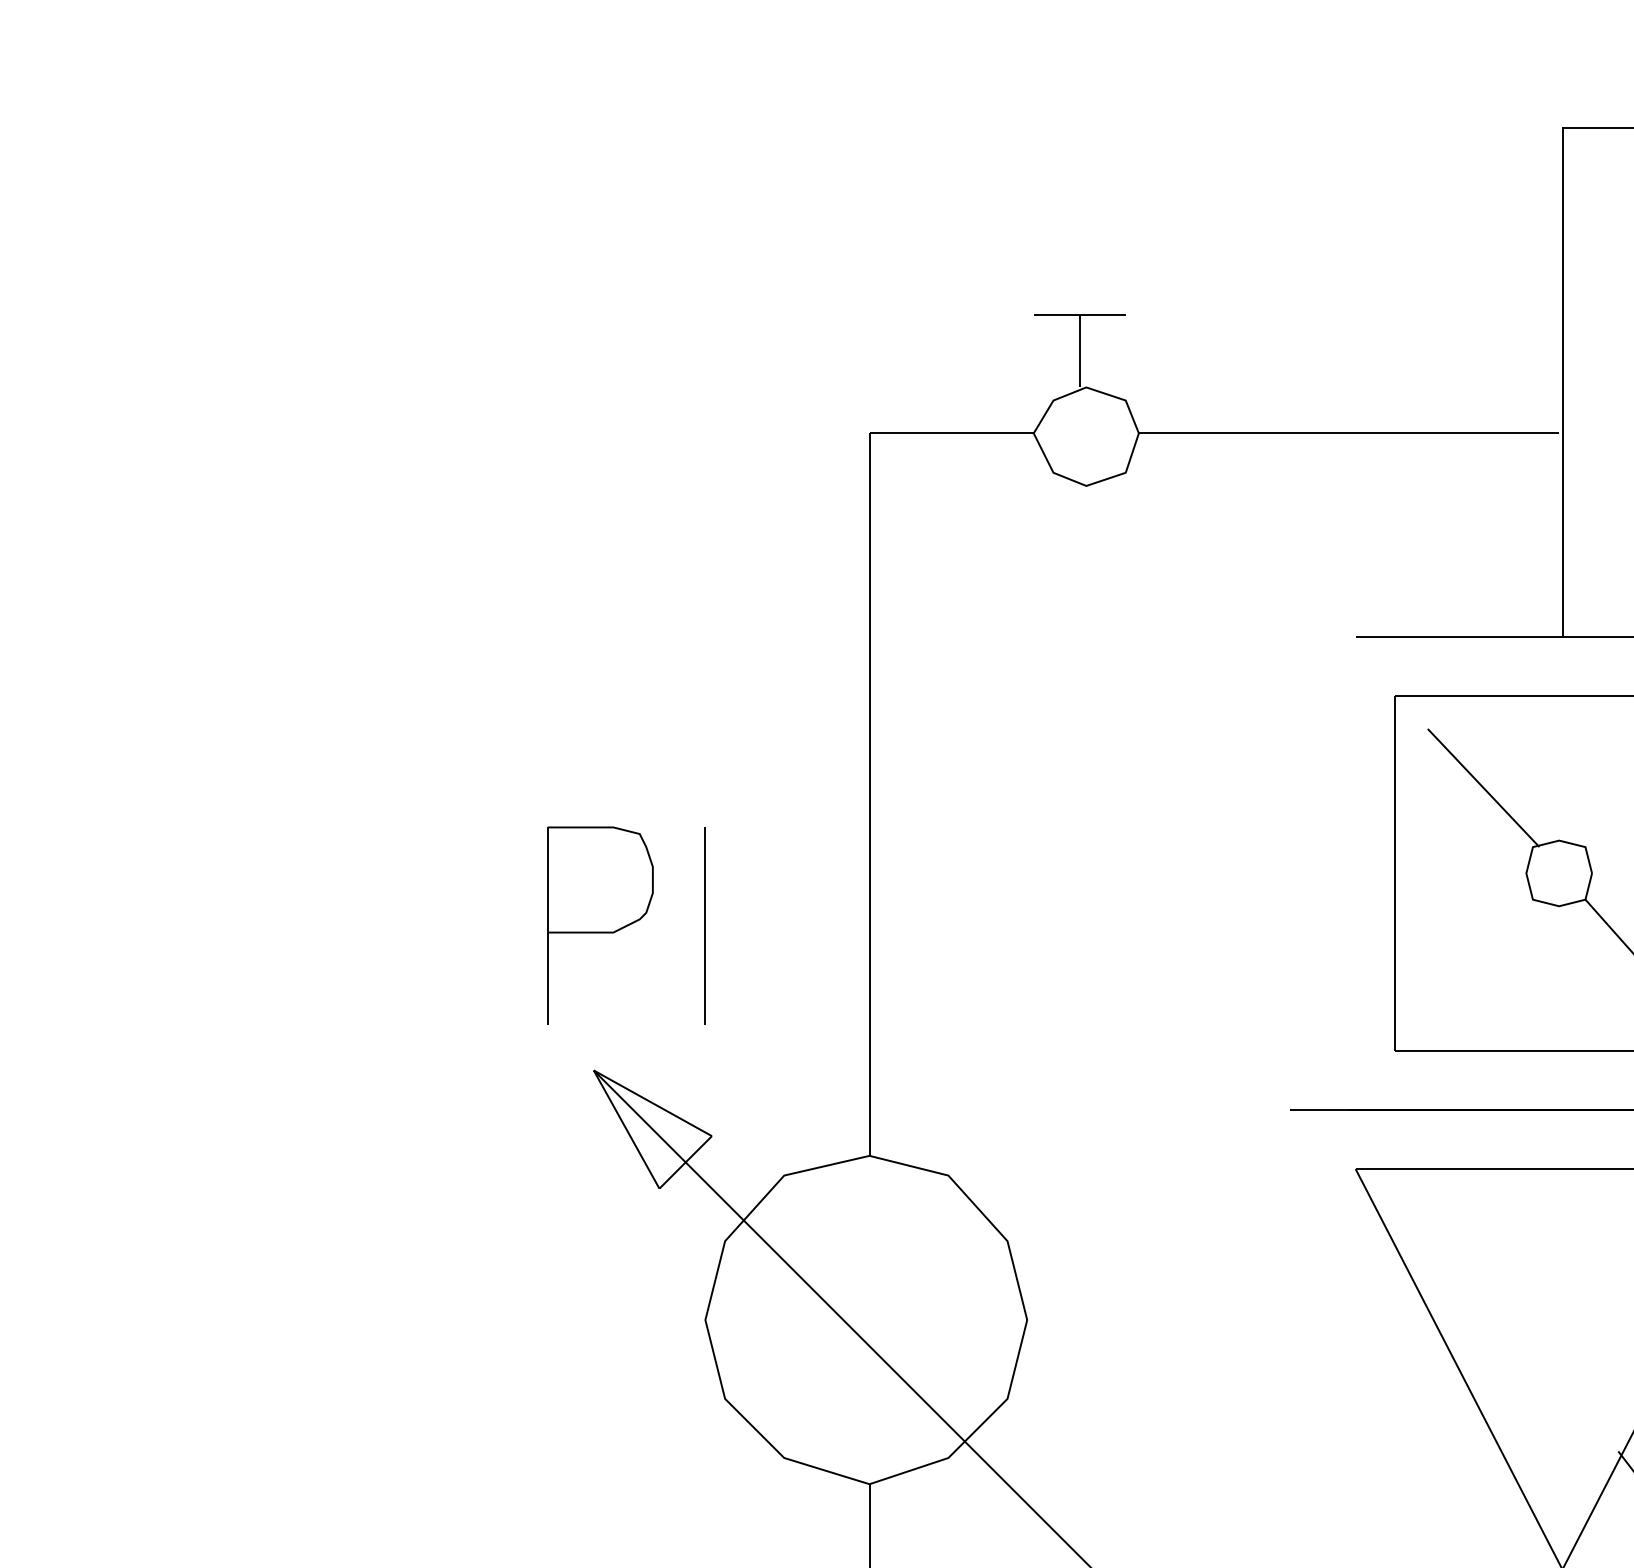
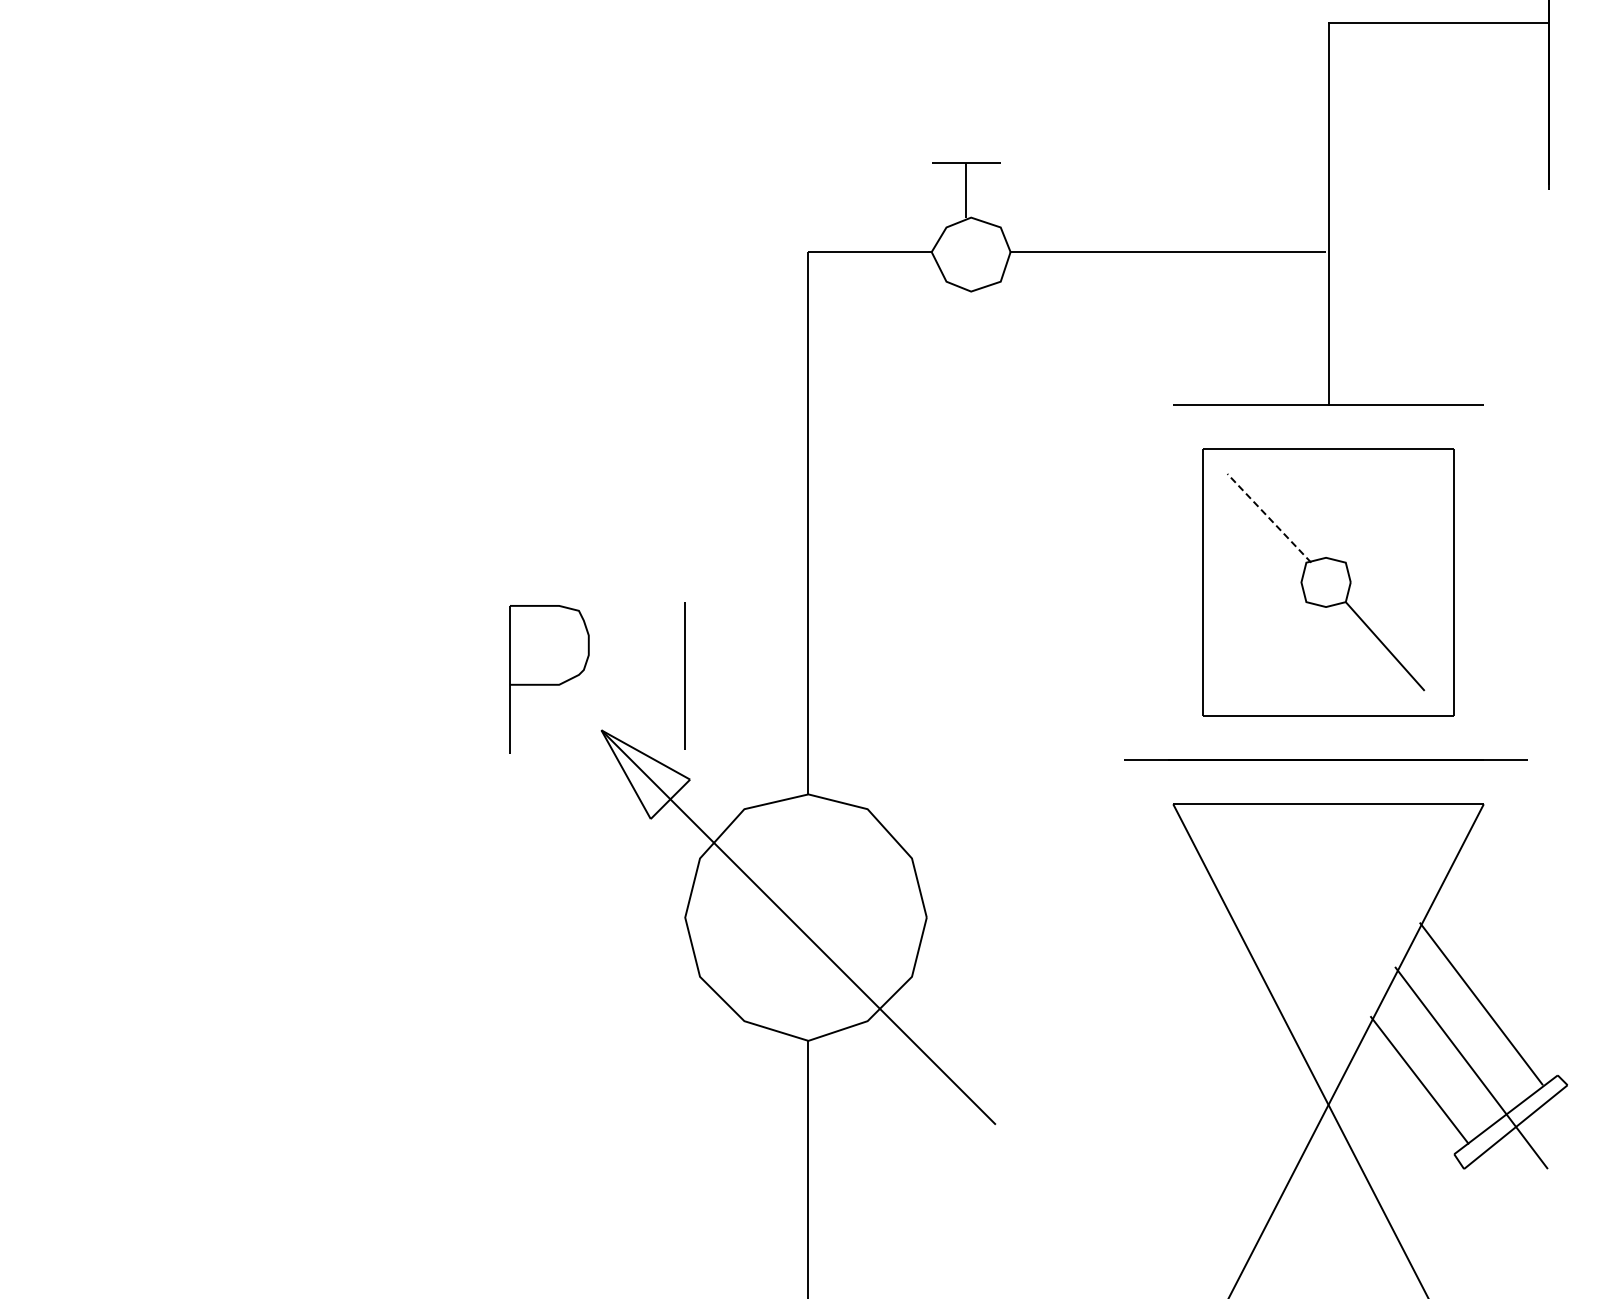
line: (1483, 786) -> (1269, 517), solid -> dashed
part: (600, 925) -> (549, 679), moved
line: (704, 925) -> (684, 675), moved

